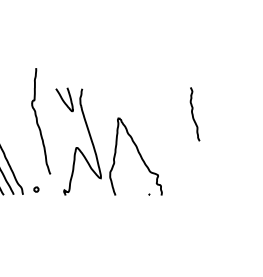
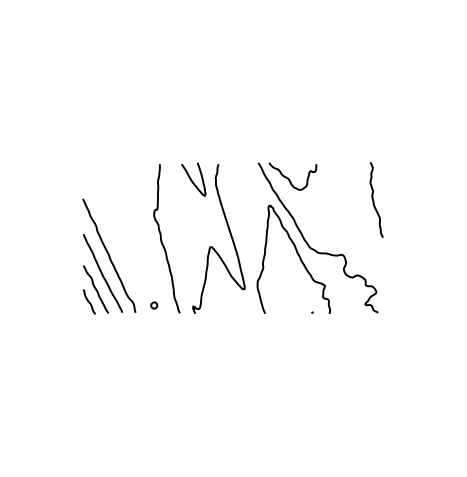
curve: (38, 122) -> (162, 240), moved
part: (146, 145) -> (308, 243), added

